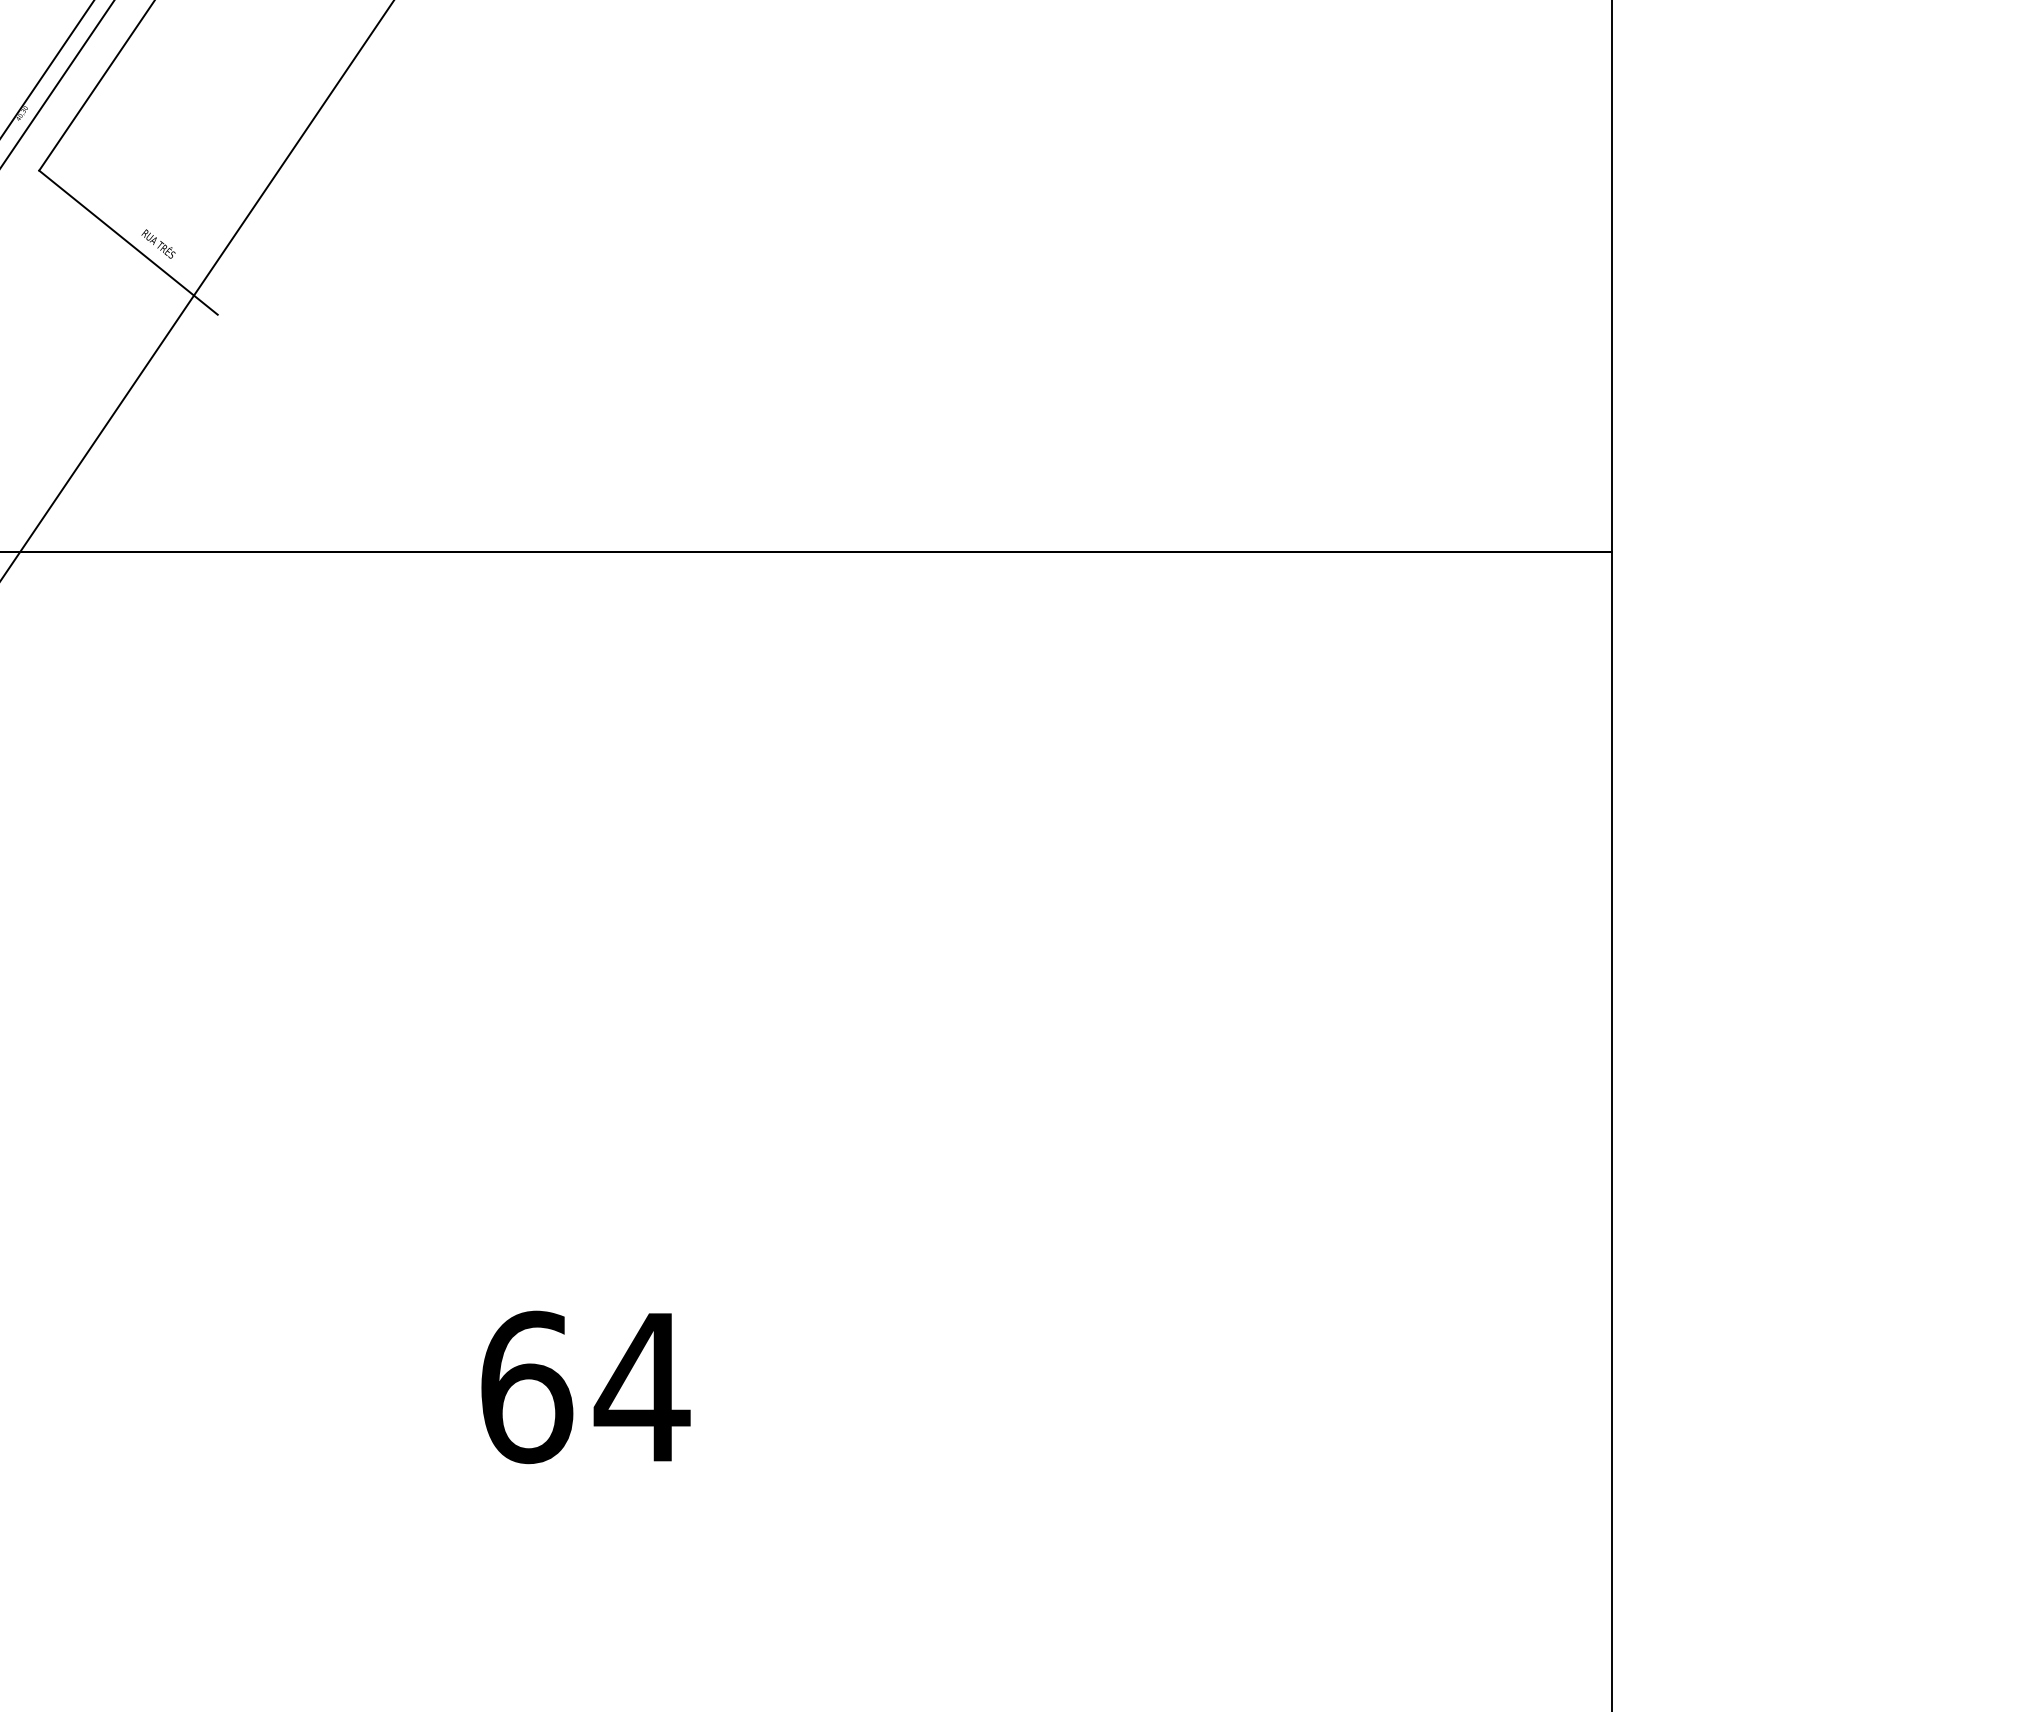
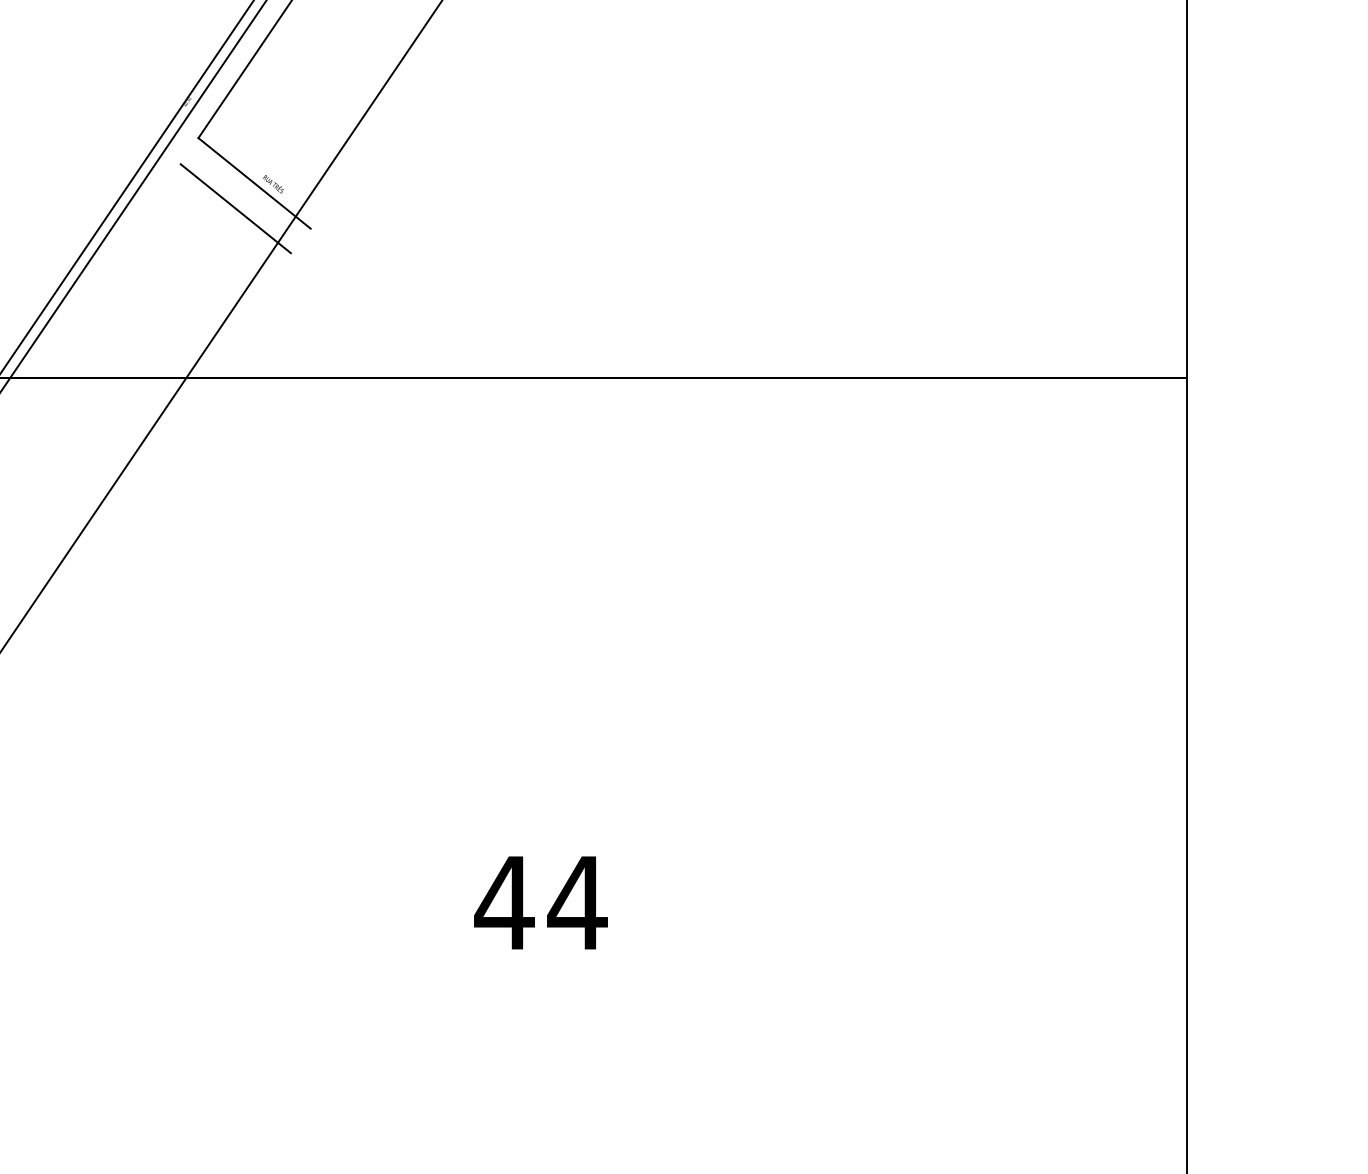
line: (98, 282) -> (235, 208), added
text: (526, 1386) -> (504, 902), 64 -> 44

